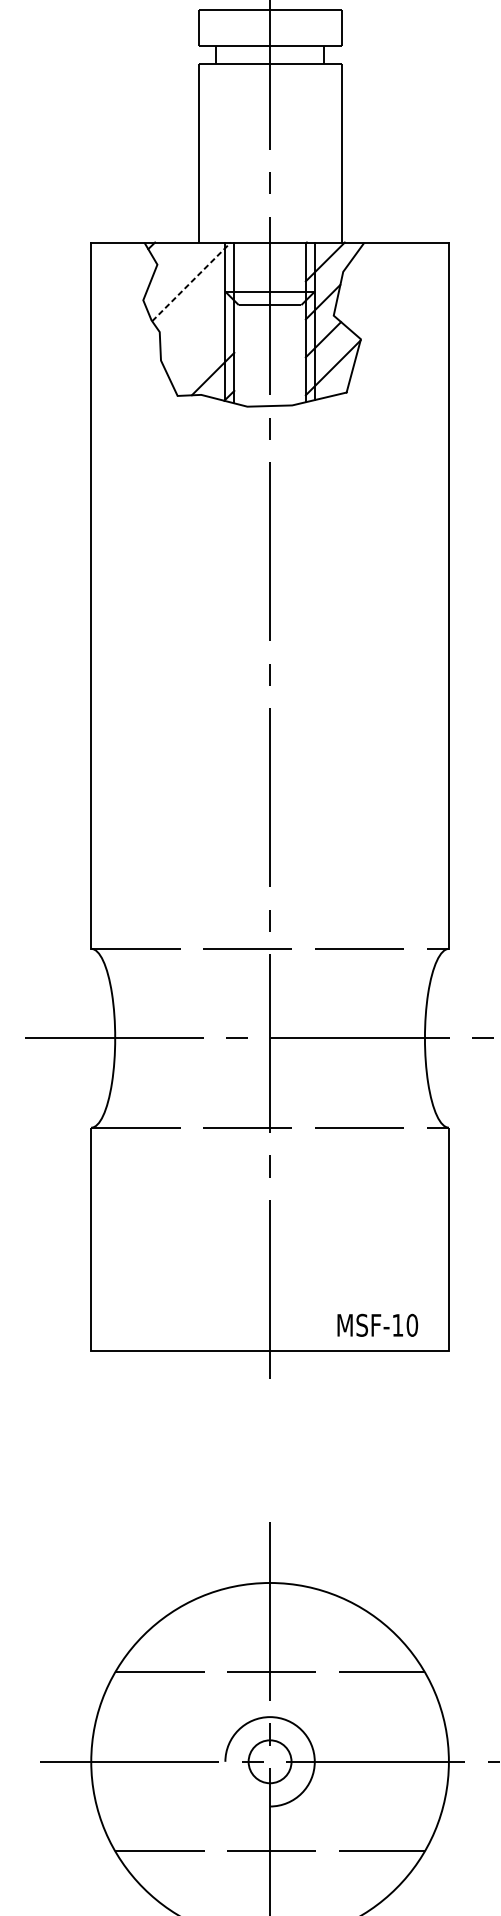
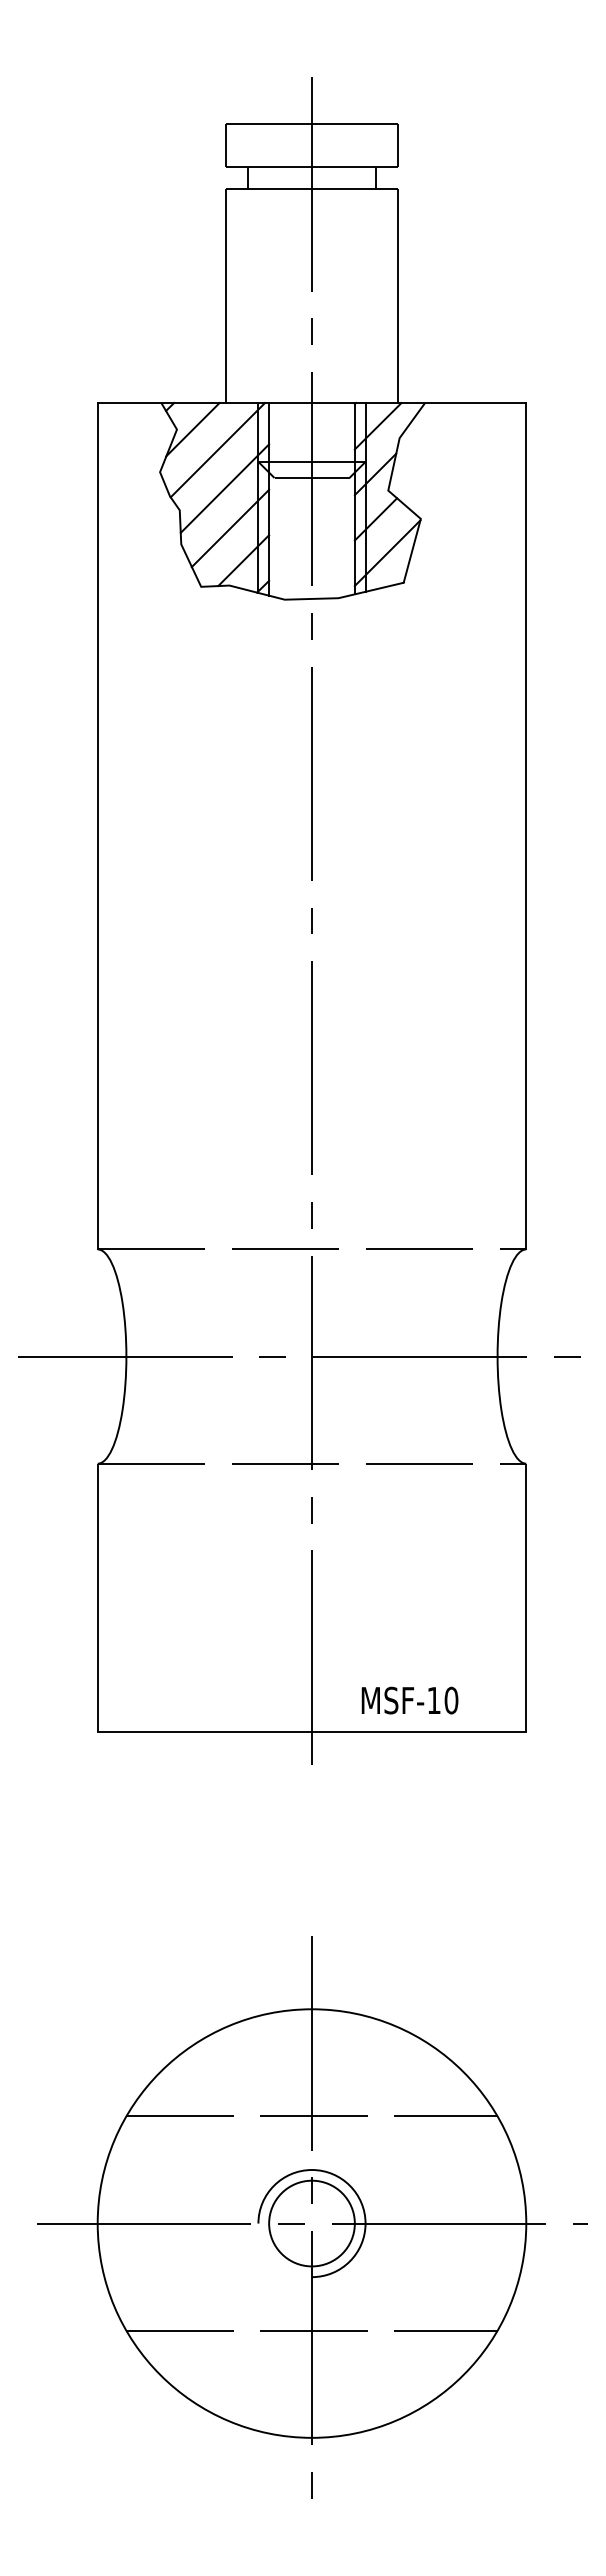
line: (170, 264) -> (192, 429), added
line: (191, 282) -> (217, 450), dashed -> solid
line: (197, 313) -> (224, 488), added
line: (202, 347) -> (230, 528), added
text: (377, 1325) -> (409, 1700), moved
circle: (269, 1761) -> (311, 2223), size x1.67

